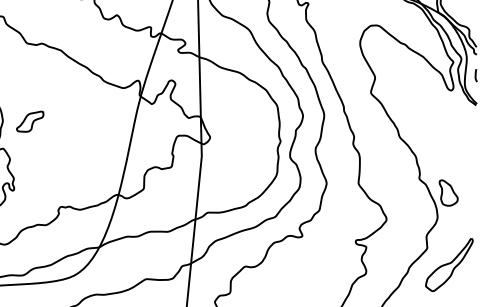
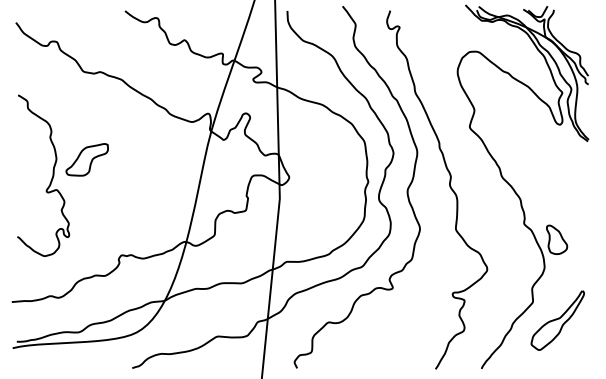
line: (475, 75) -> (587, 107), removed
part: (29, 121) -> (86, 159), size x1.4

